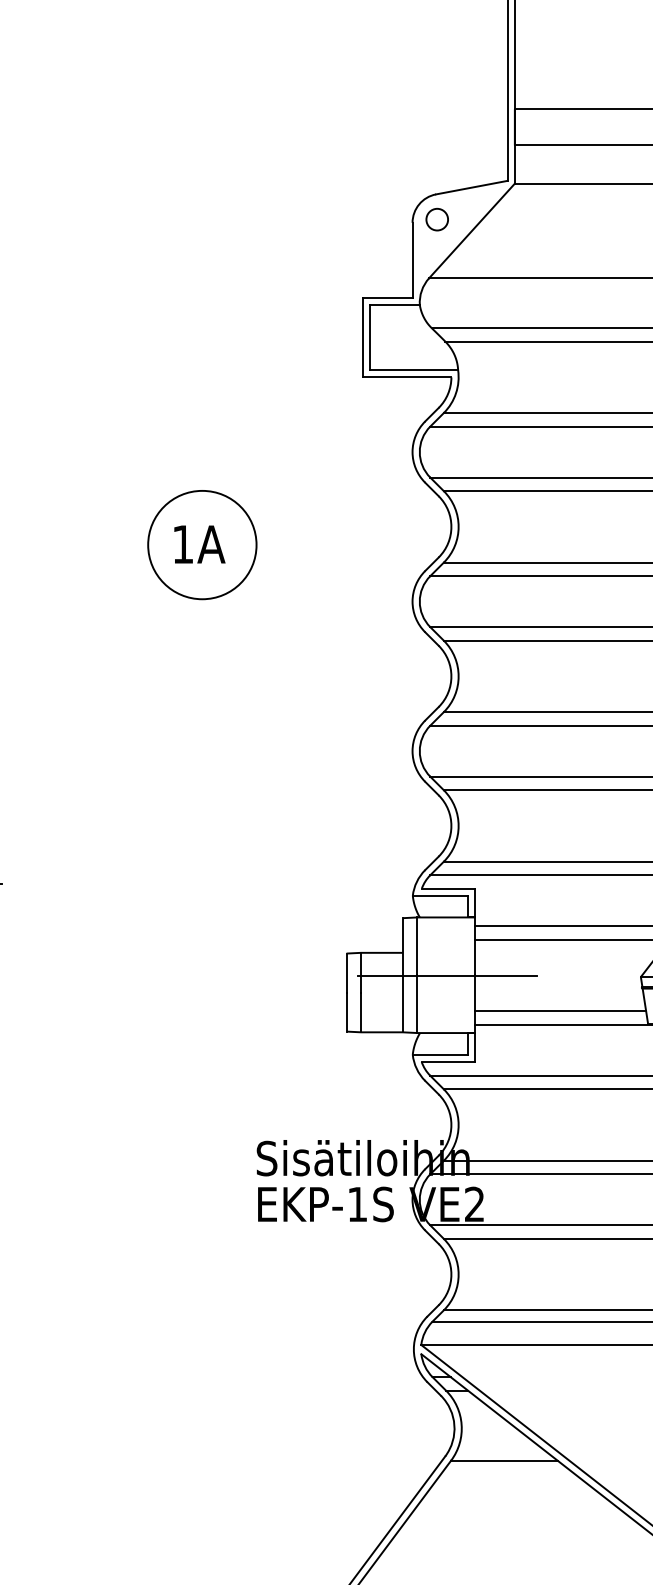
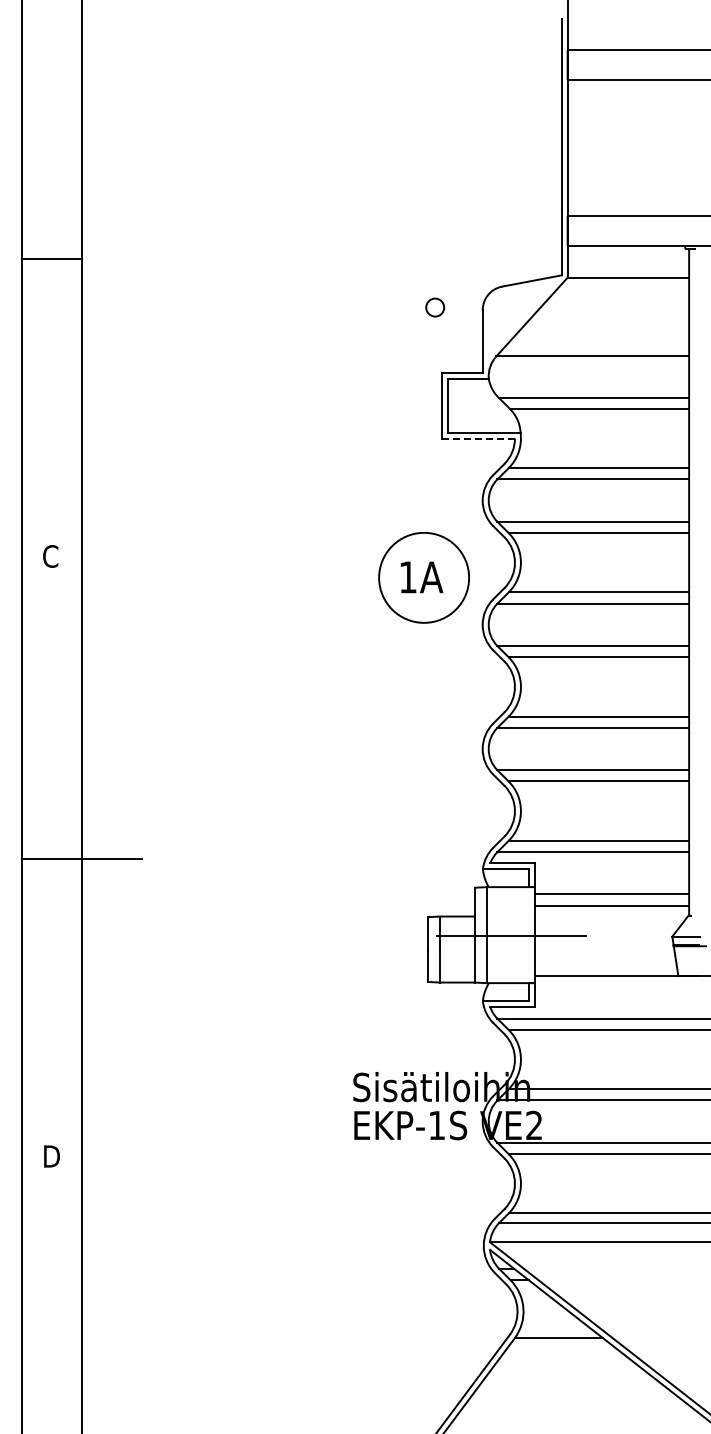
circle: (437, 219) -> (435, 307), moved
line: (407, 377) -> (478, 438), solid -> dashed
part: (201, 544) -> (423, 577), moved
line: (560, 1011) -> (605, 965), removed

